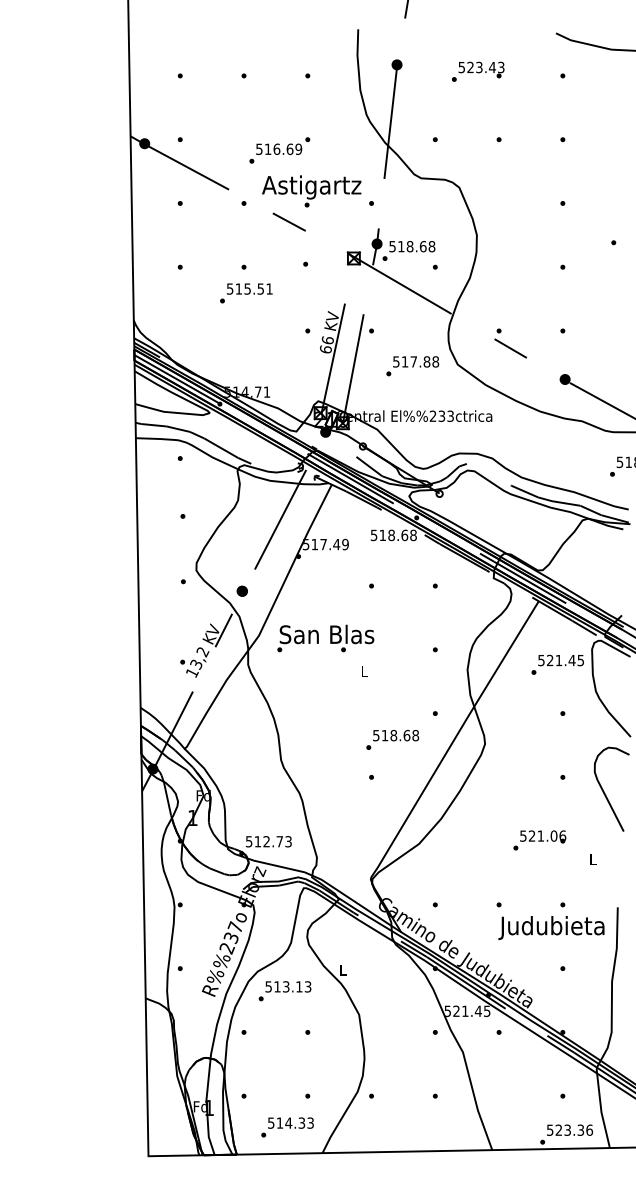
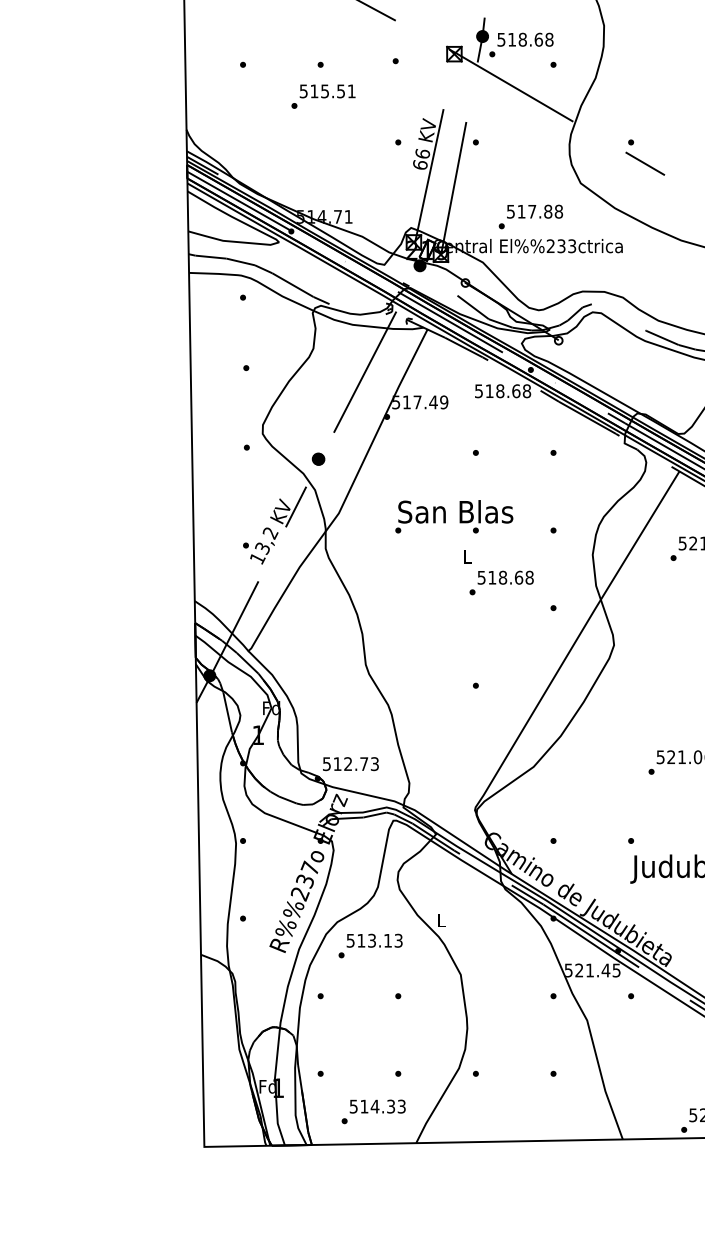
text: (412, 366) -> (530, 217), moved
text: (325, 638) -> (453, 516), moved
text: (392, 739) -> (501, 582), moved

